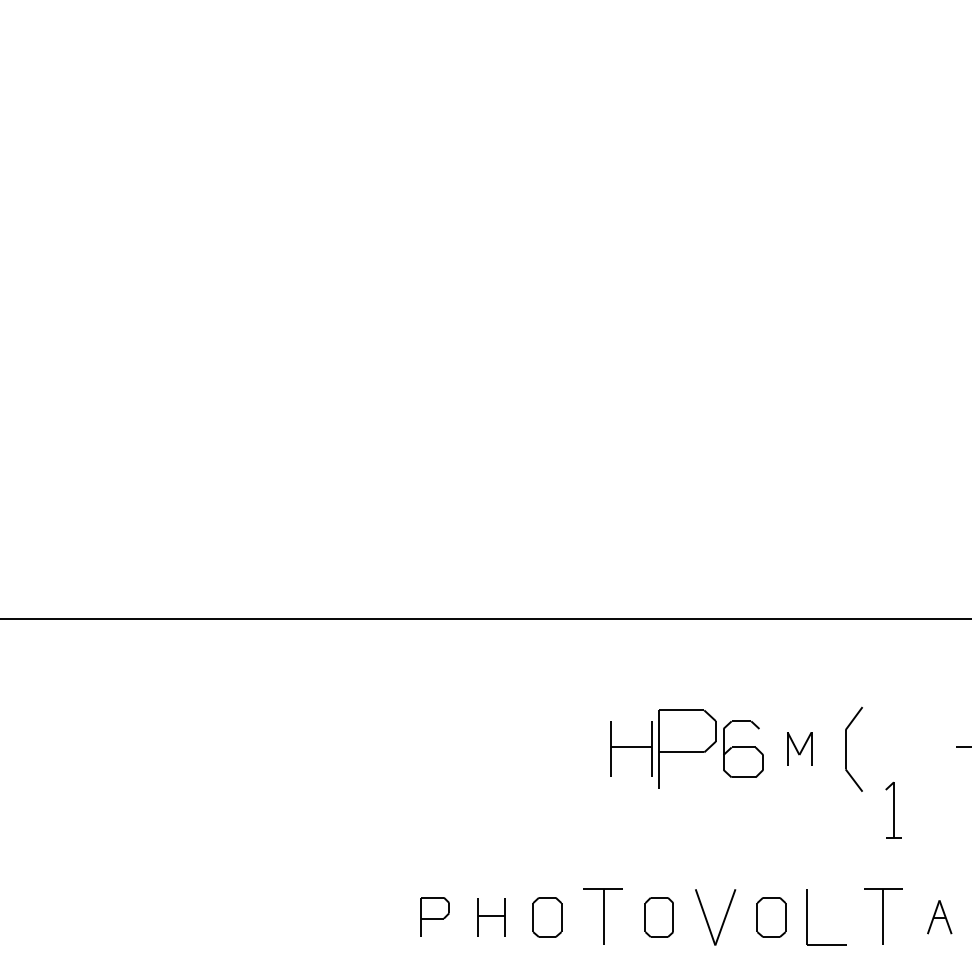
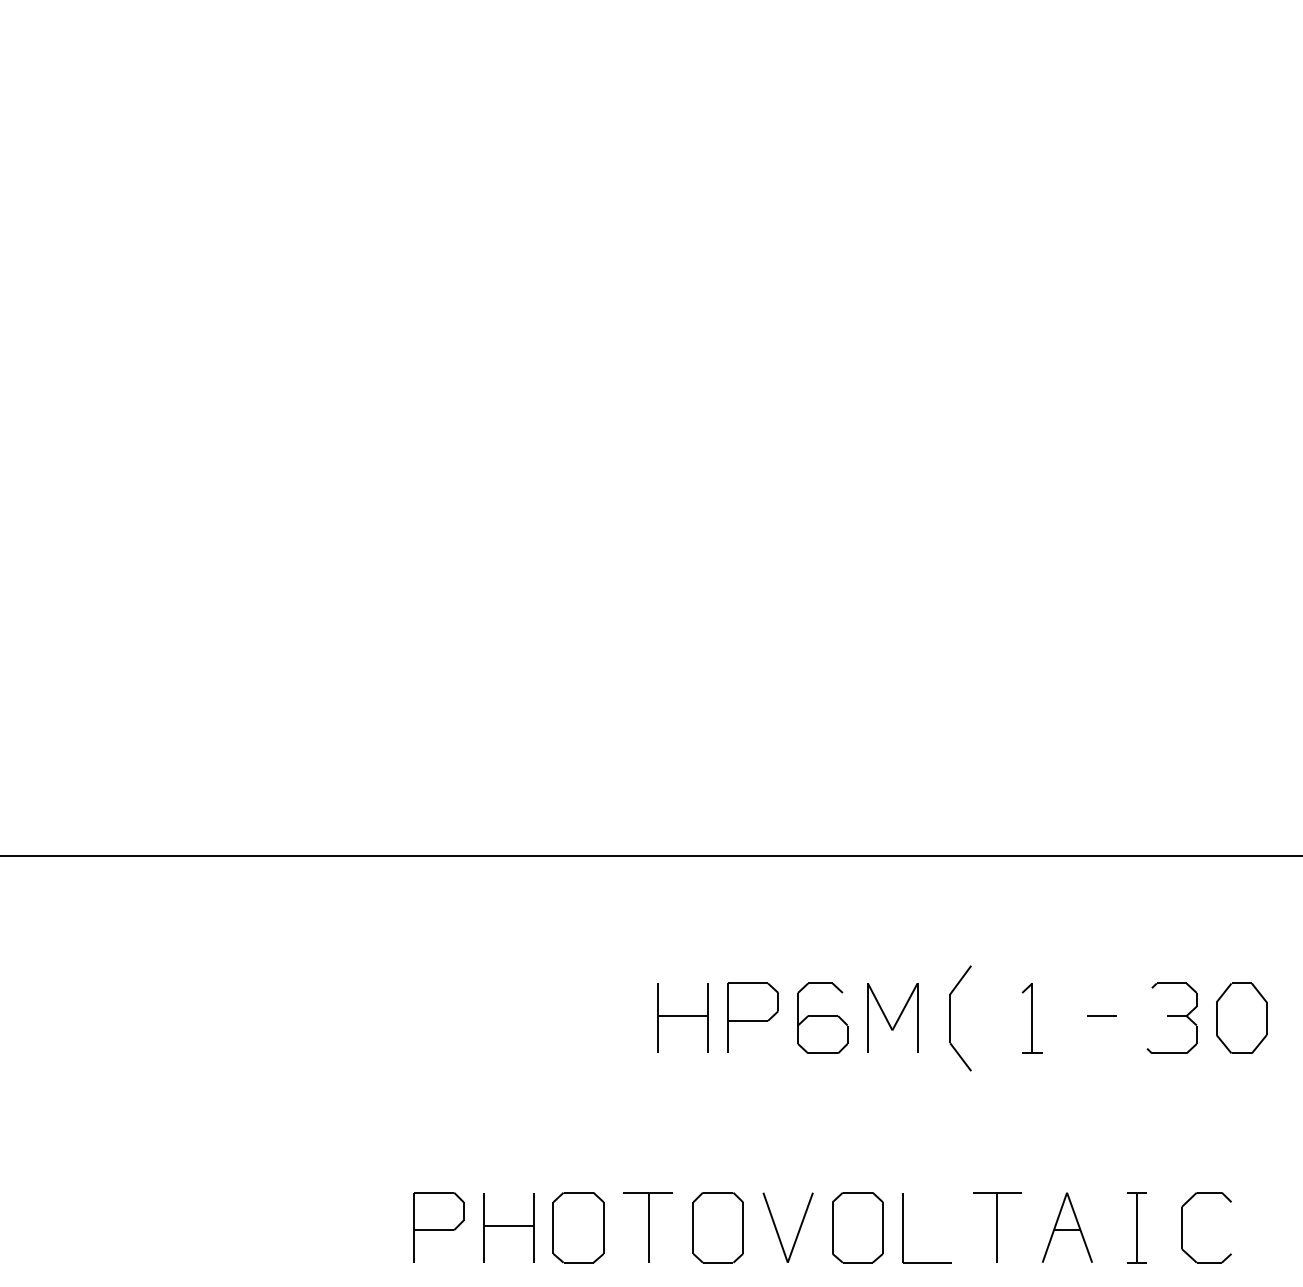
part: (686, 748) -> (752, 1017), size x0.71
part: (799, 748) -> (892, 1017), size x1.67
part: (893, 810) -> (1031, 1018), moved
part: (434, 917) -> (438, 1227), size x1.43
part: (491, 917) -> (508, 1227), size x1.43
part: (547, 917) -> (578, 1227), size x1.43
part: (658, 917) -> (717, 1227), size x1.43
part: (771, 917) -> (857, 1227), size x1.43
part: (939, 917) -> (1067, 1227), size x1.67

